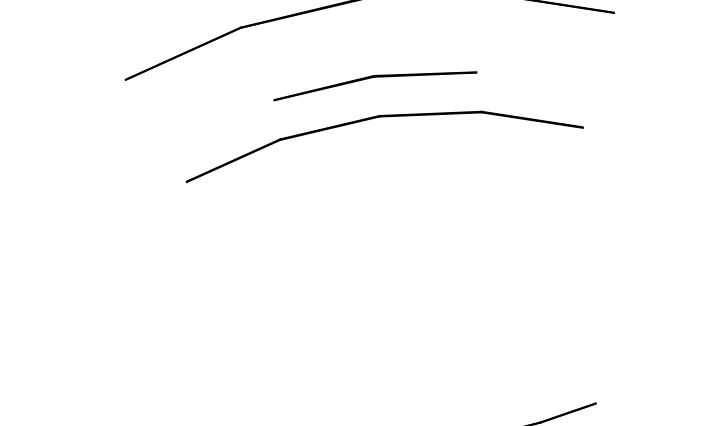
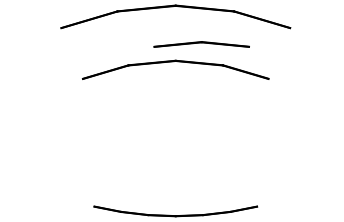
part: (374, 81) -> (201, 44), moved

